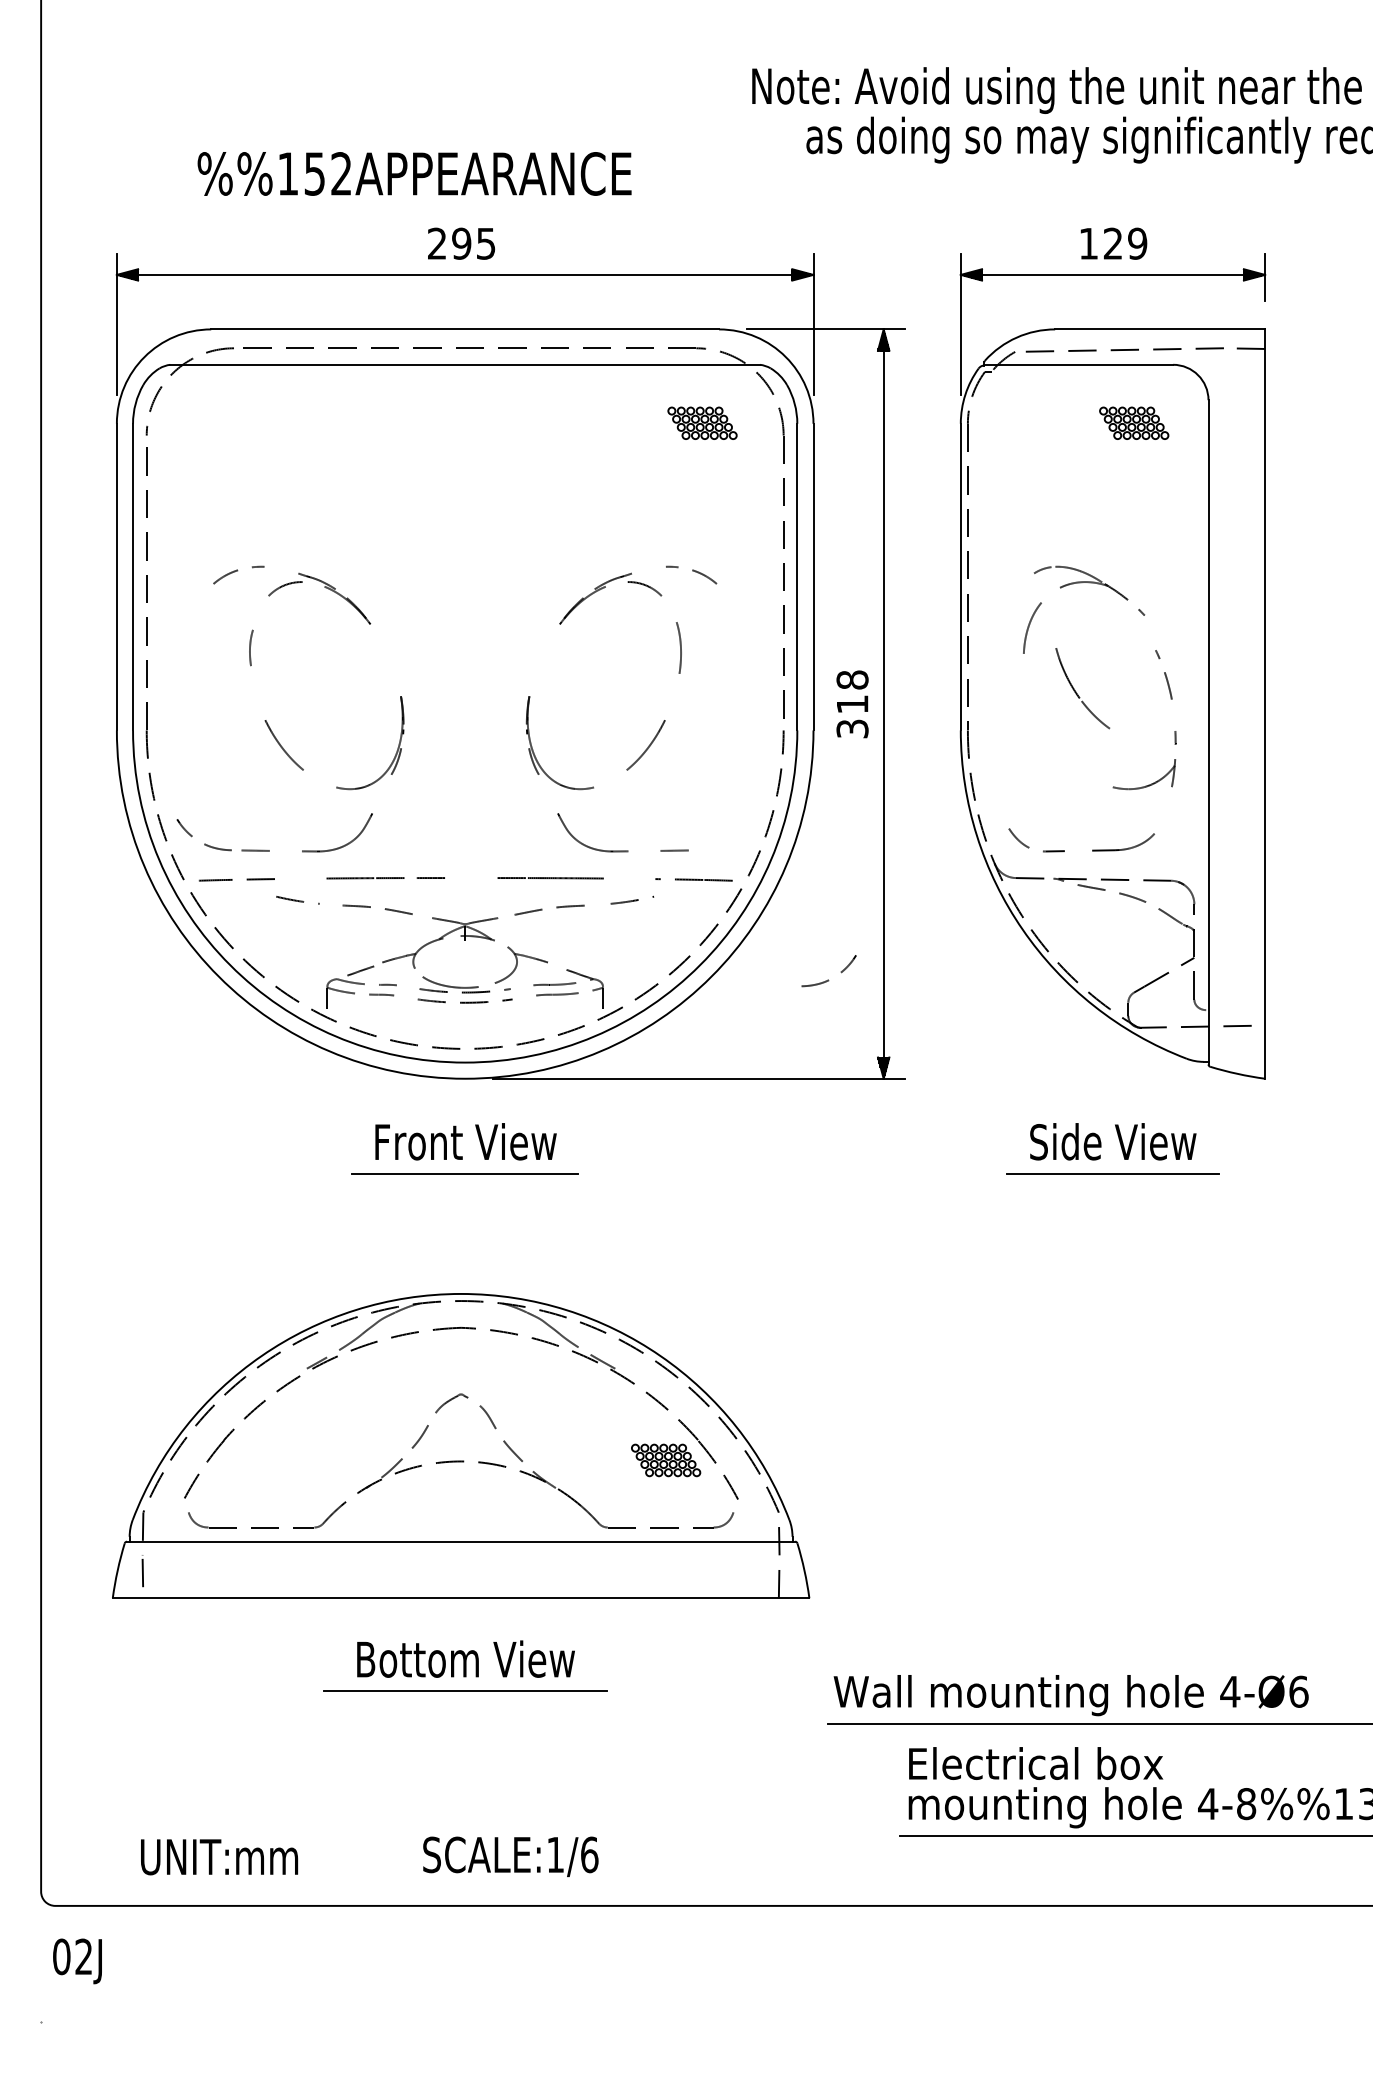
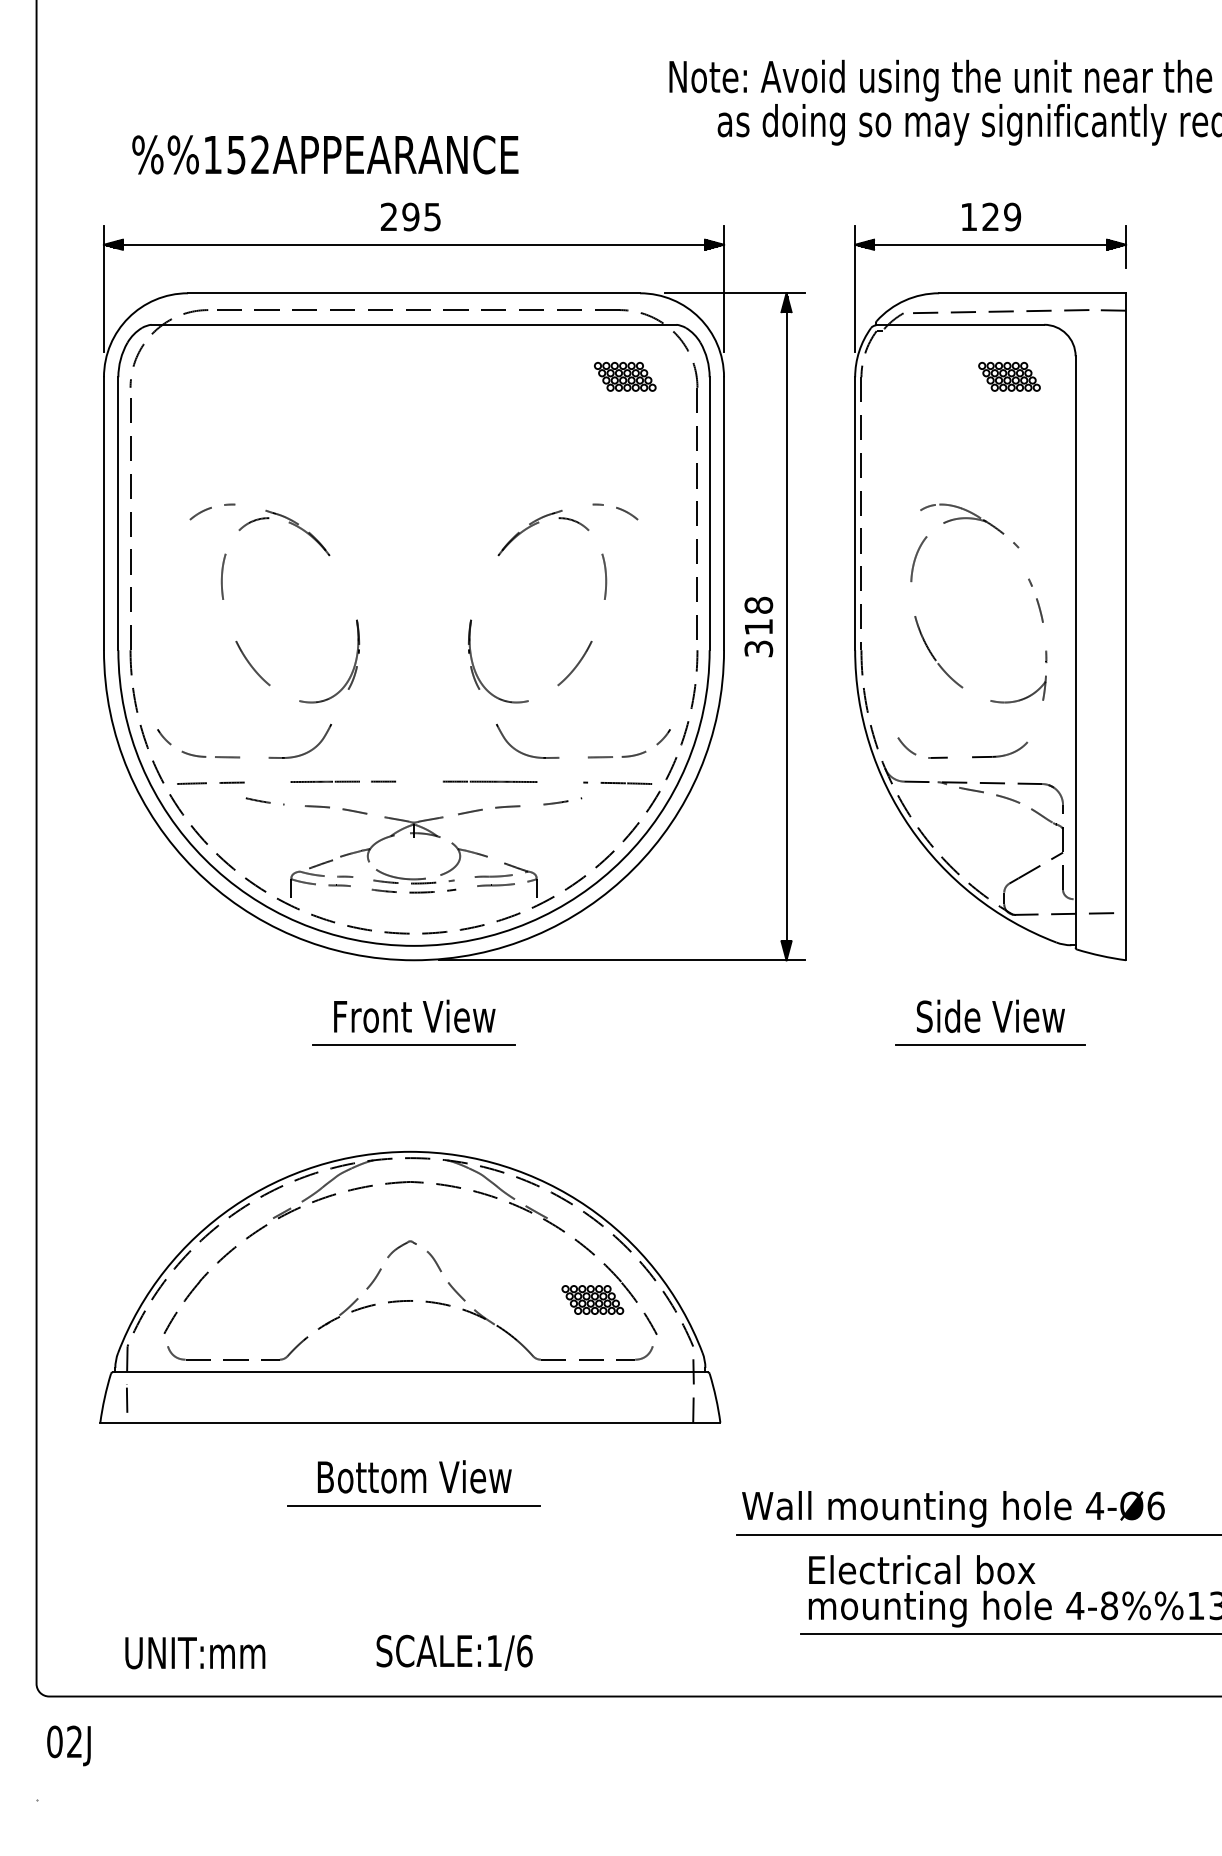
text: (414, 173) -> (325, 154), moved
part: (251, 647) -> (223, 576), size x1.43
part: (1076, 691) -> (933, 654), moved
curve: (828, 979) -> (645, 750), moved

